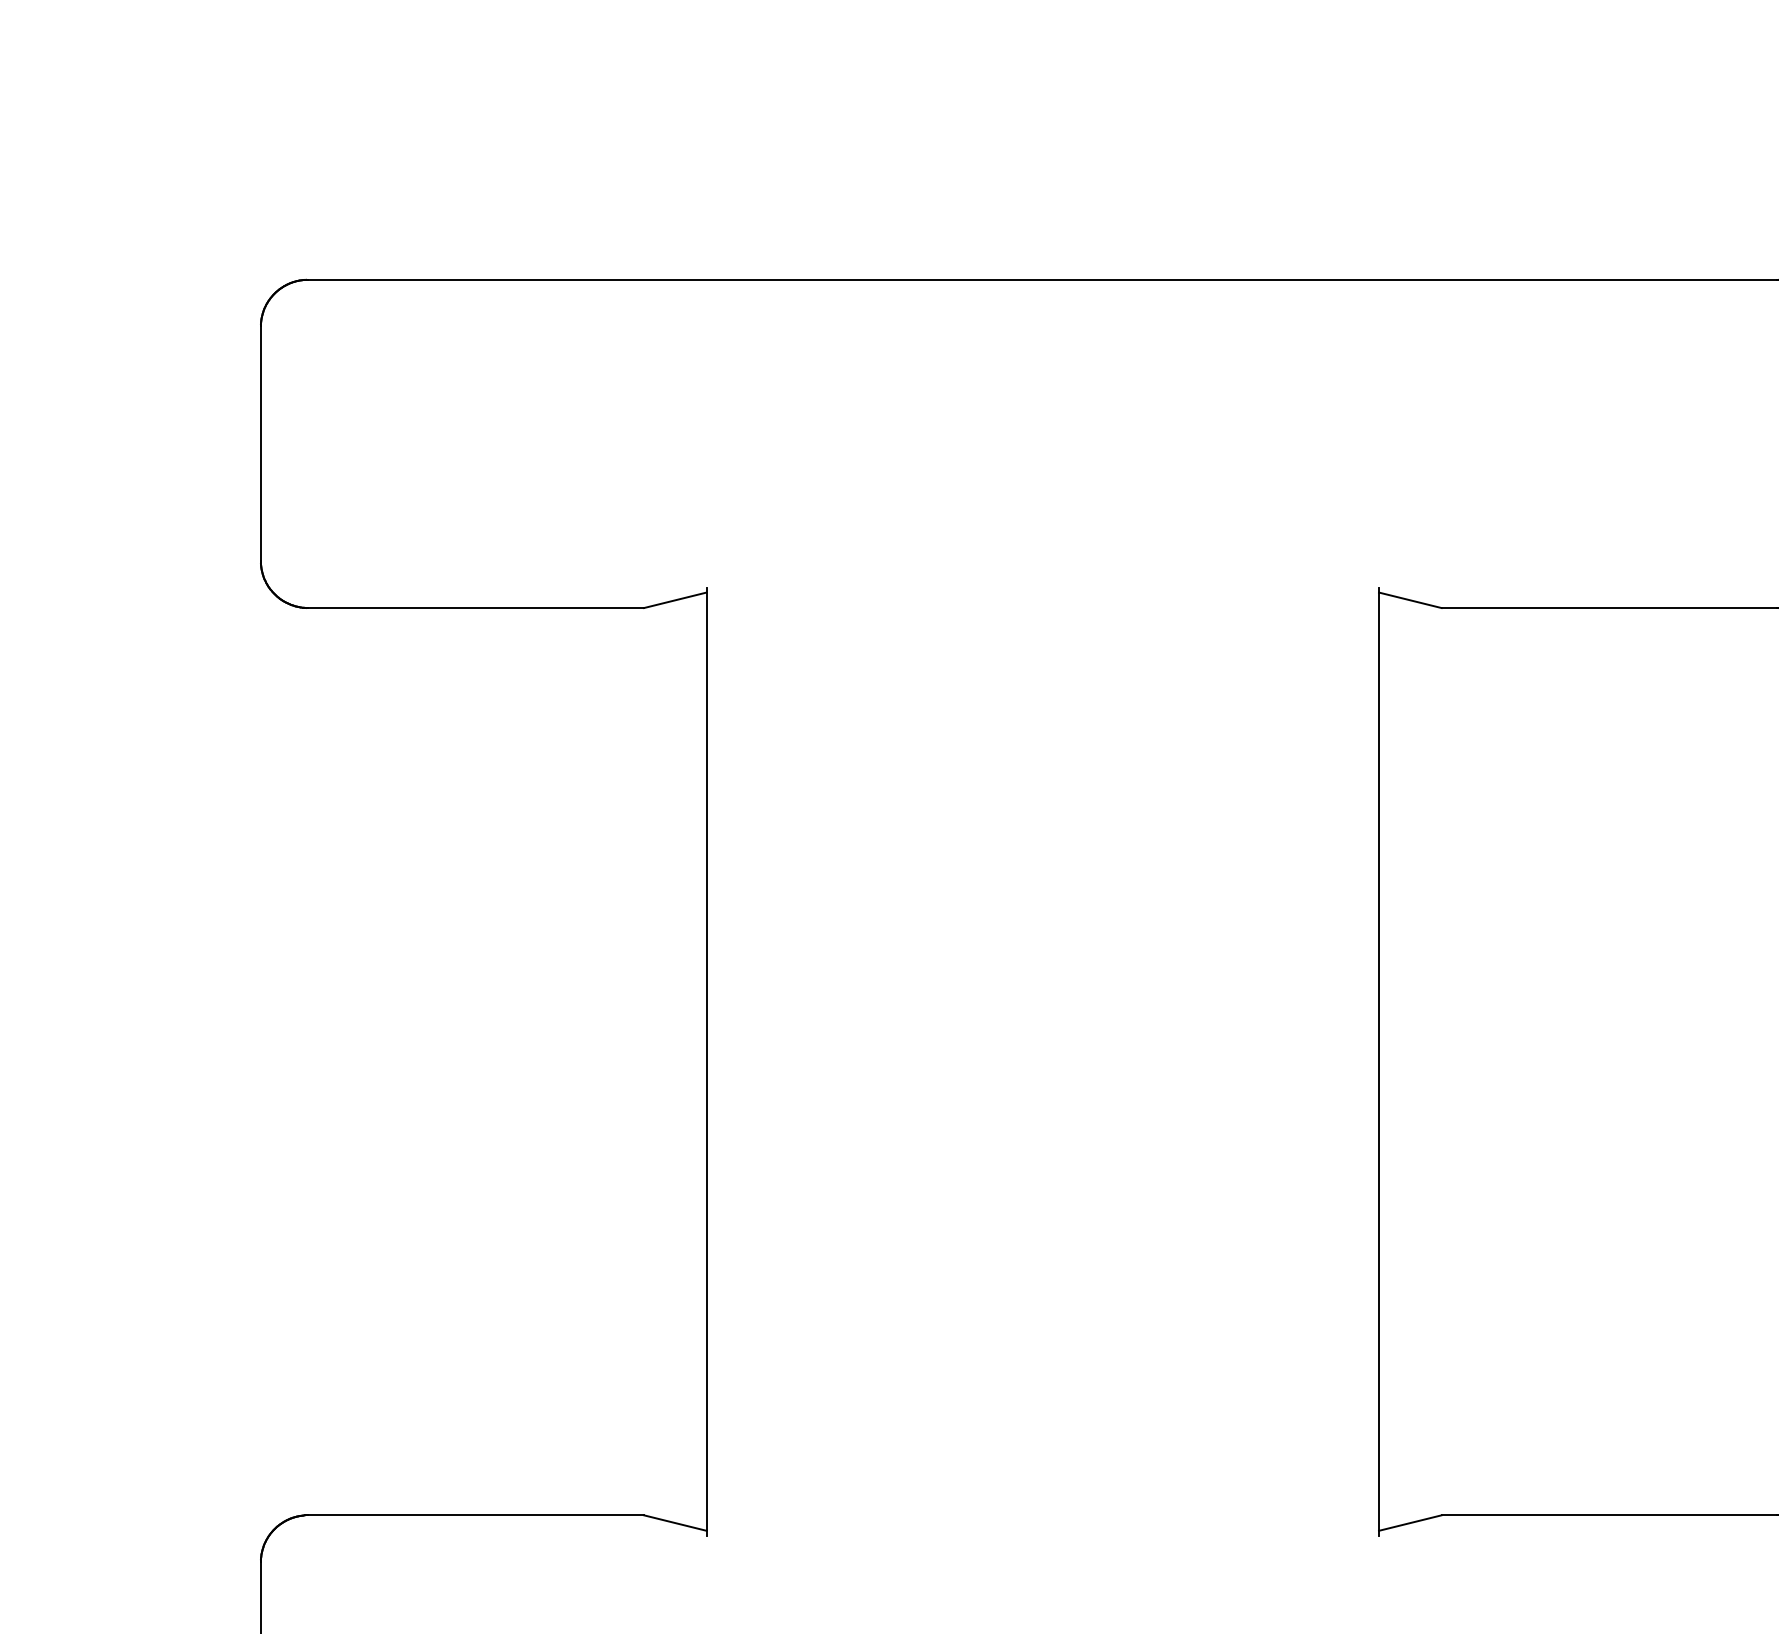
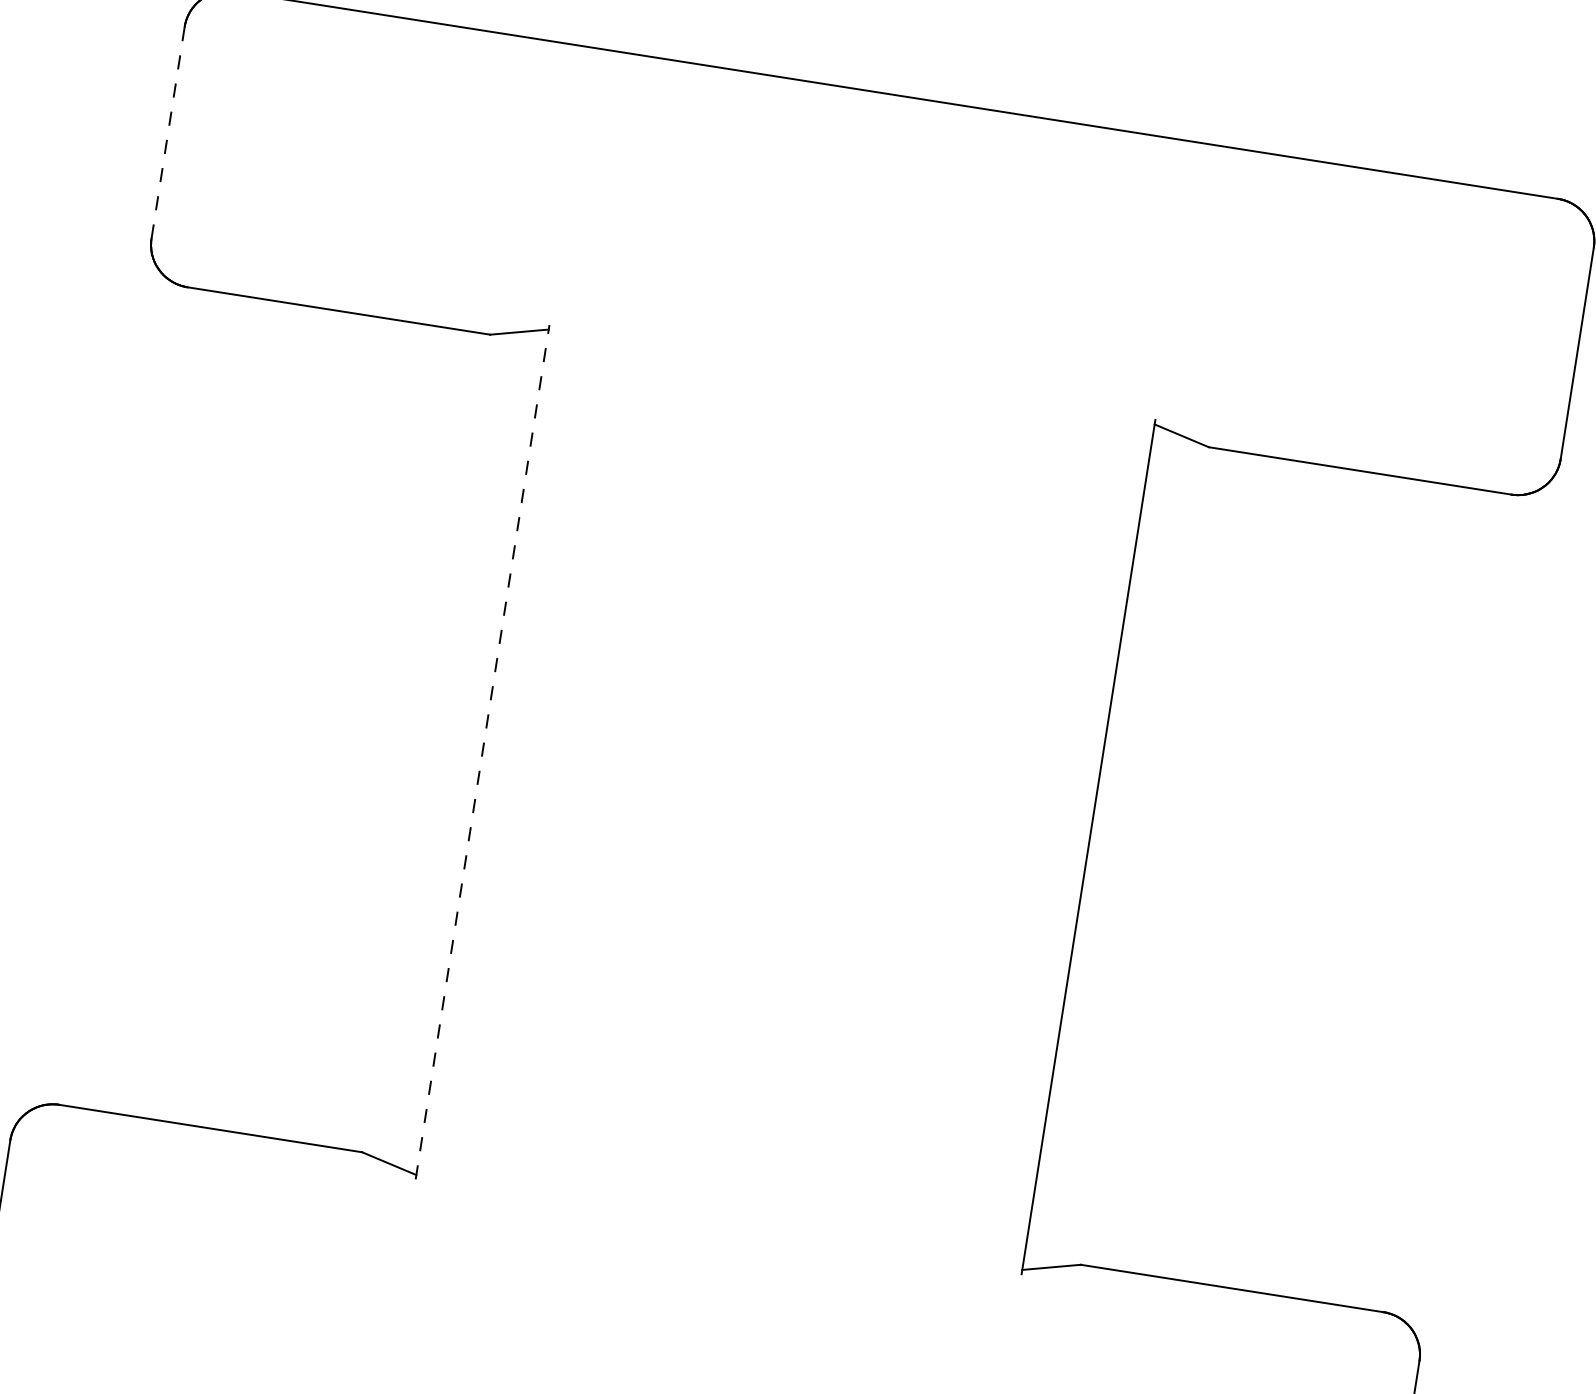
line: (260, 443) -> (167, 132), solid -> dashed
line: (706, 1061) -> (482, 752), solid -> dashed

